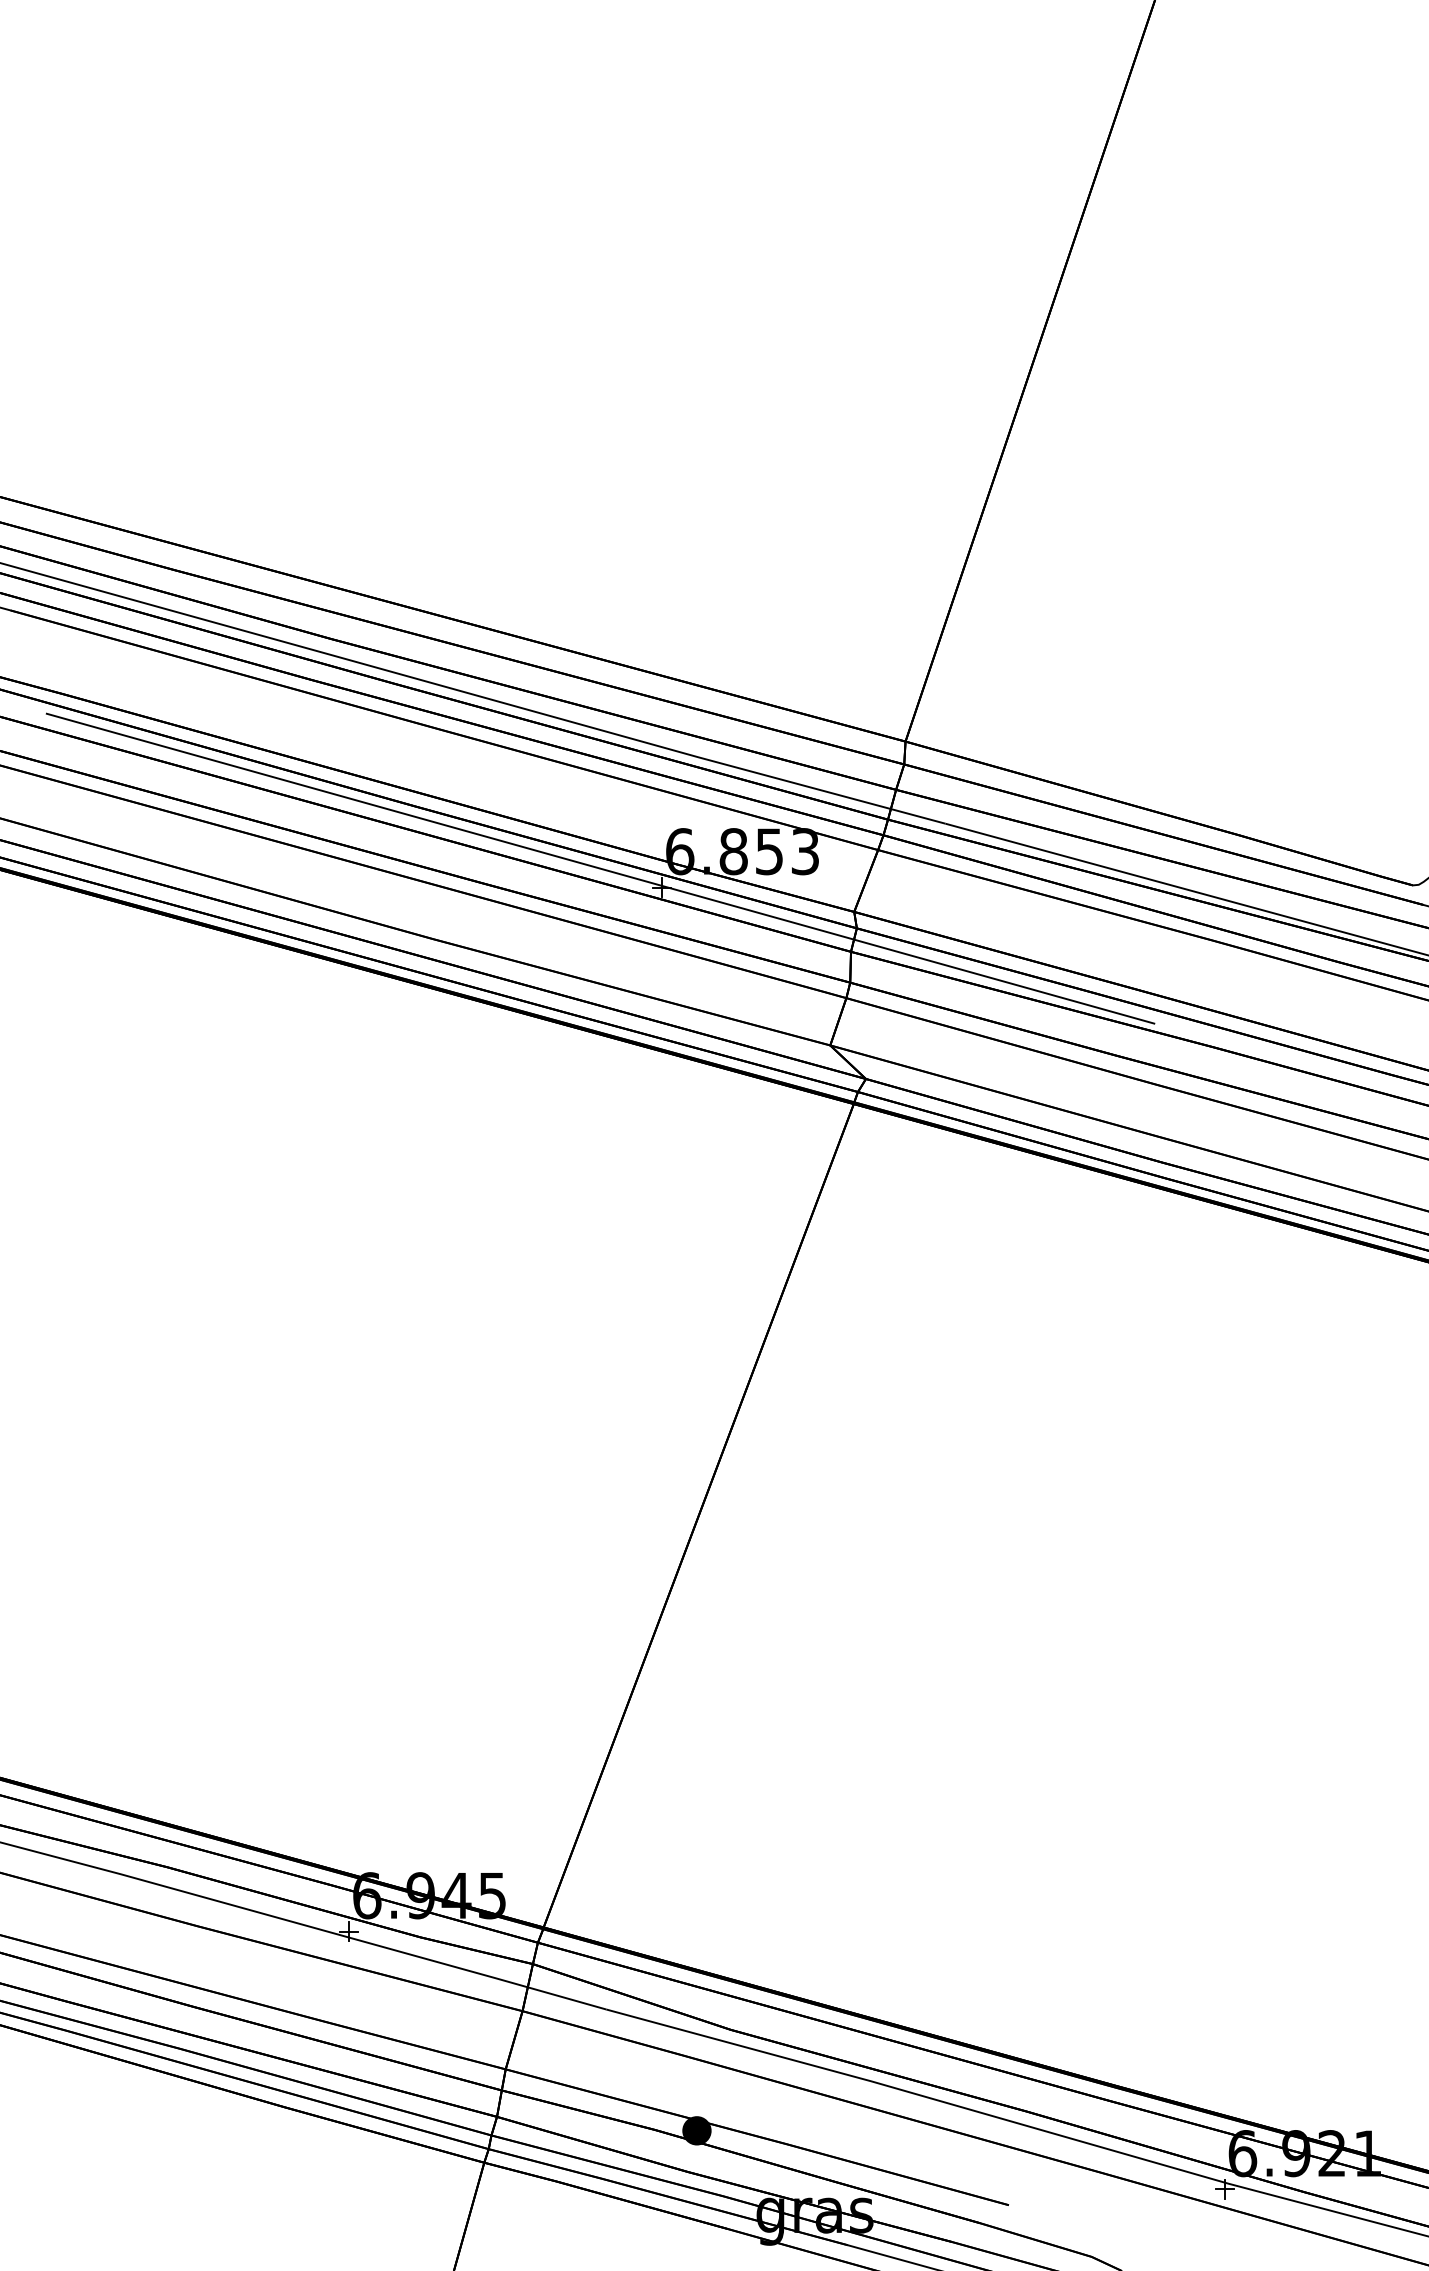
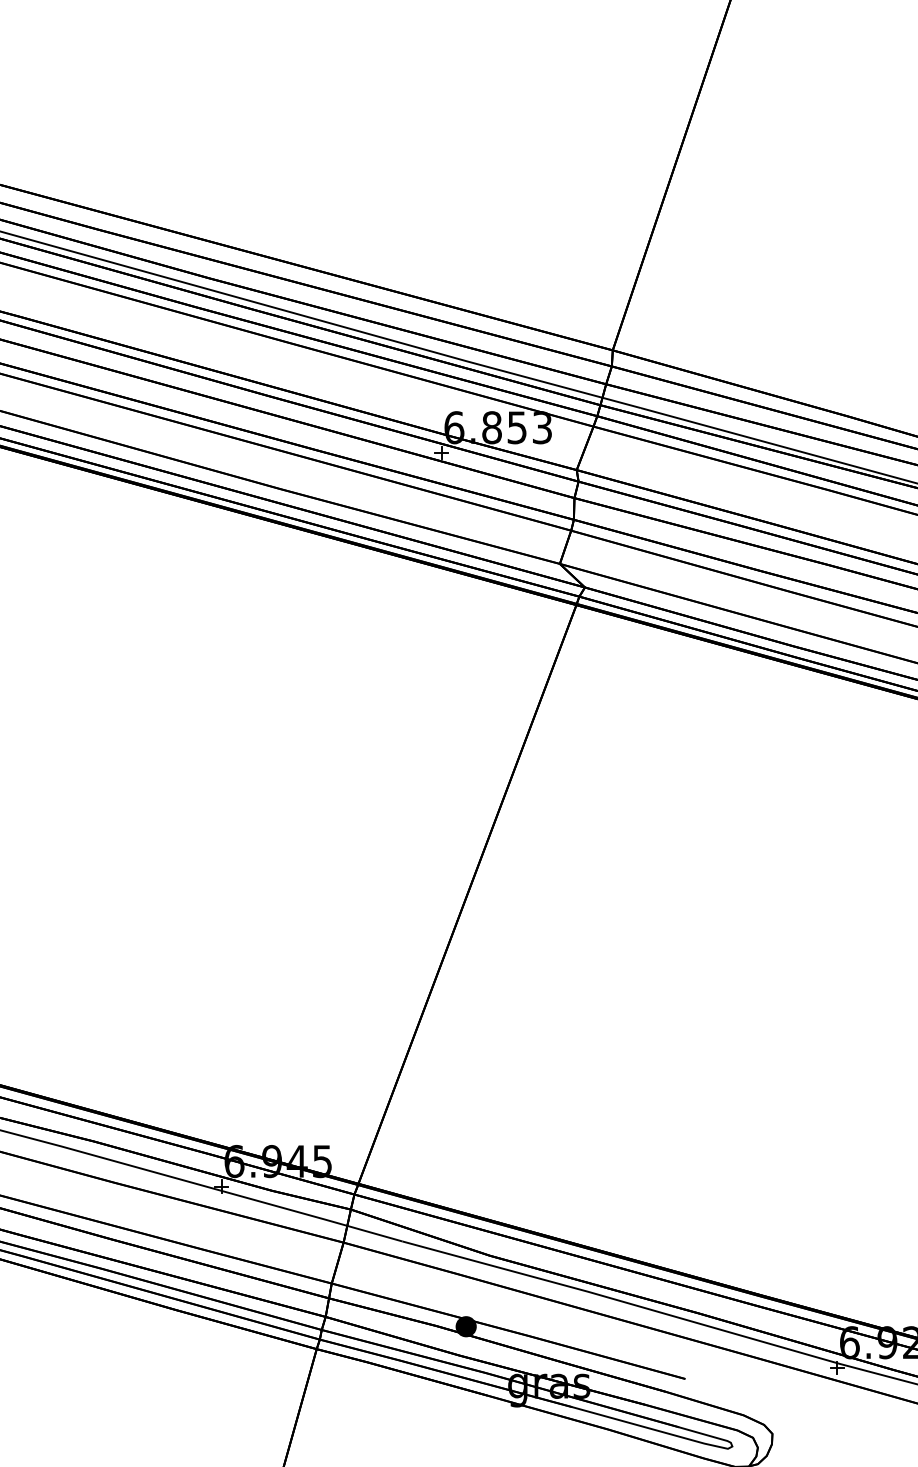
line: (600, 868) -> (398, 439), removed

